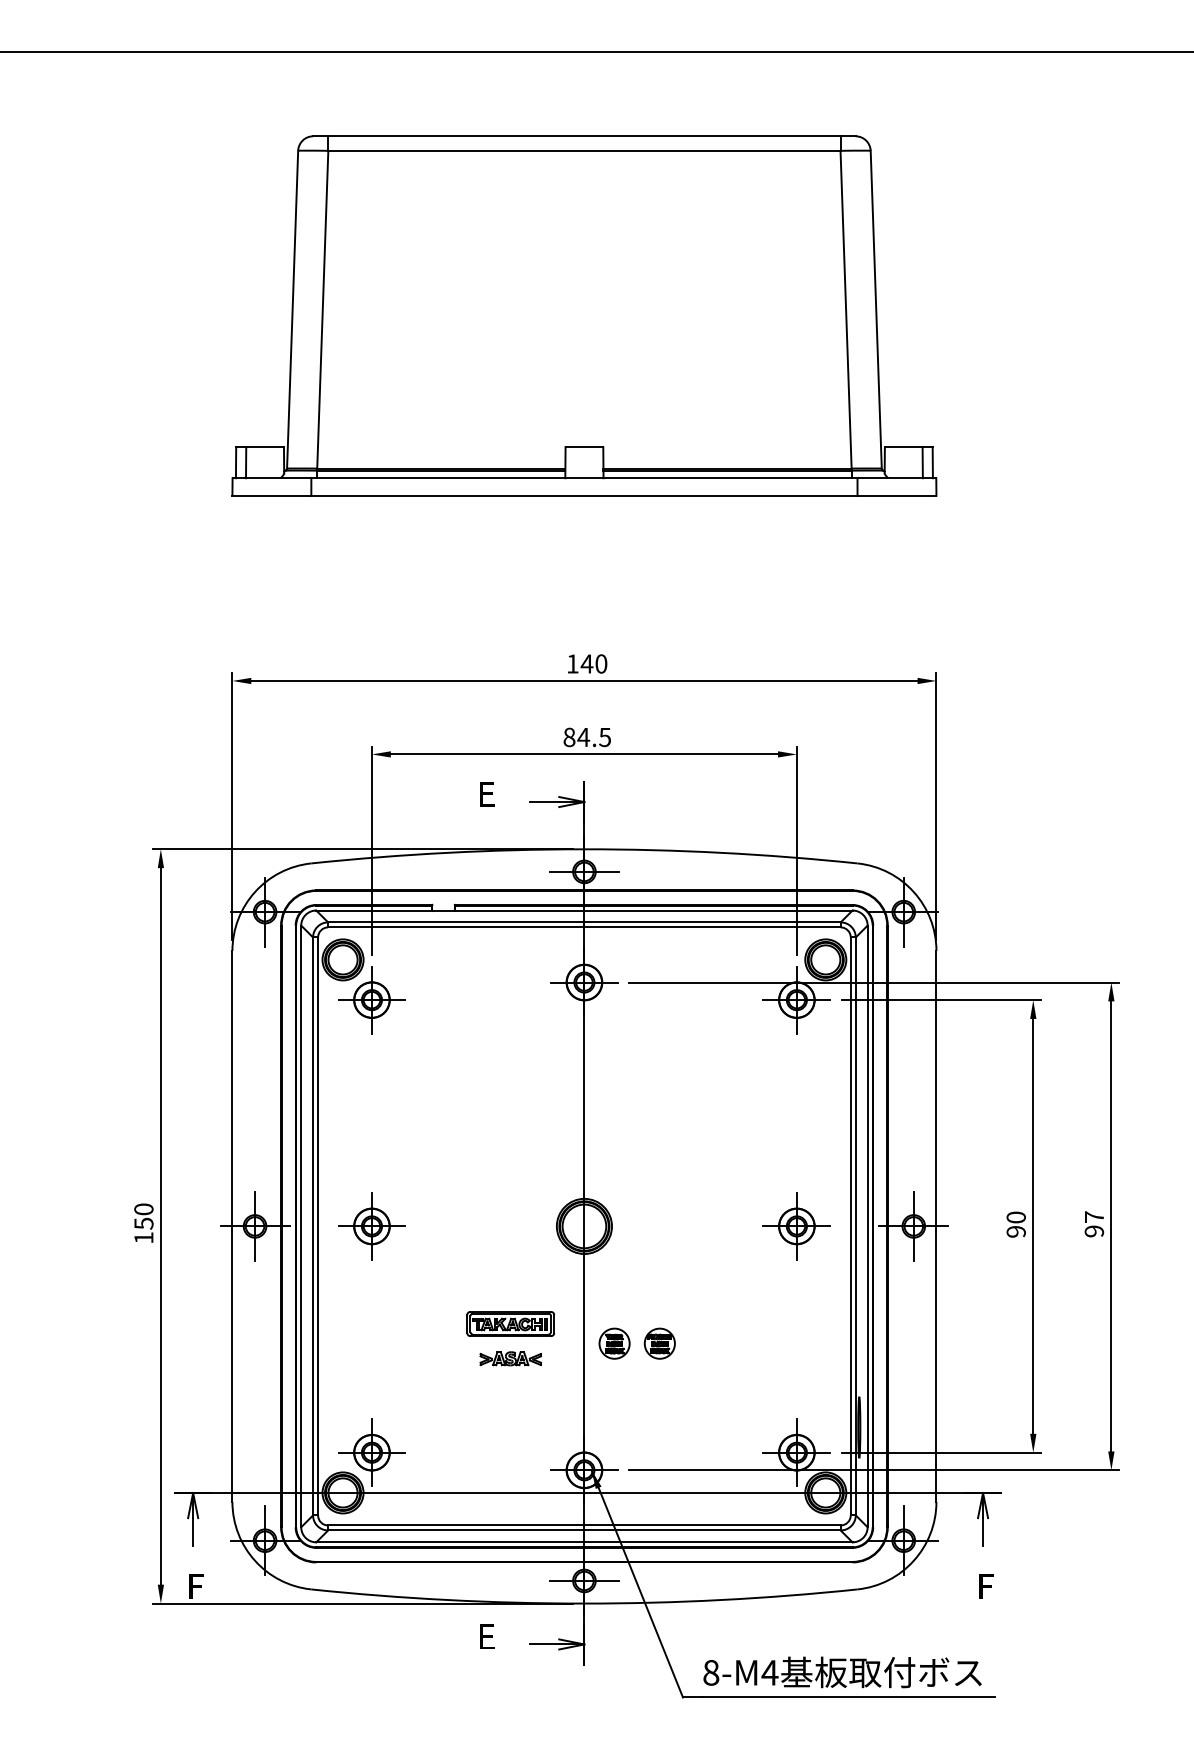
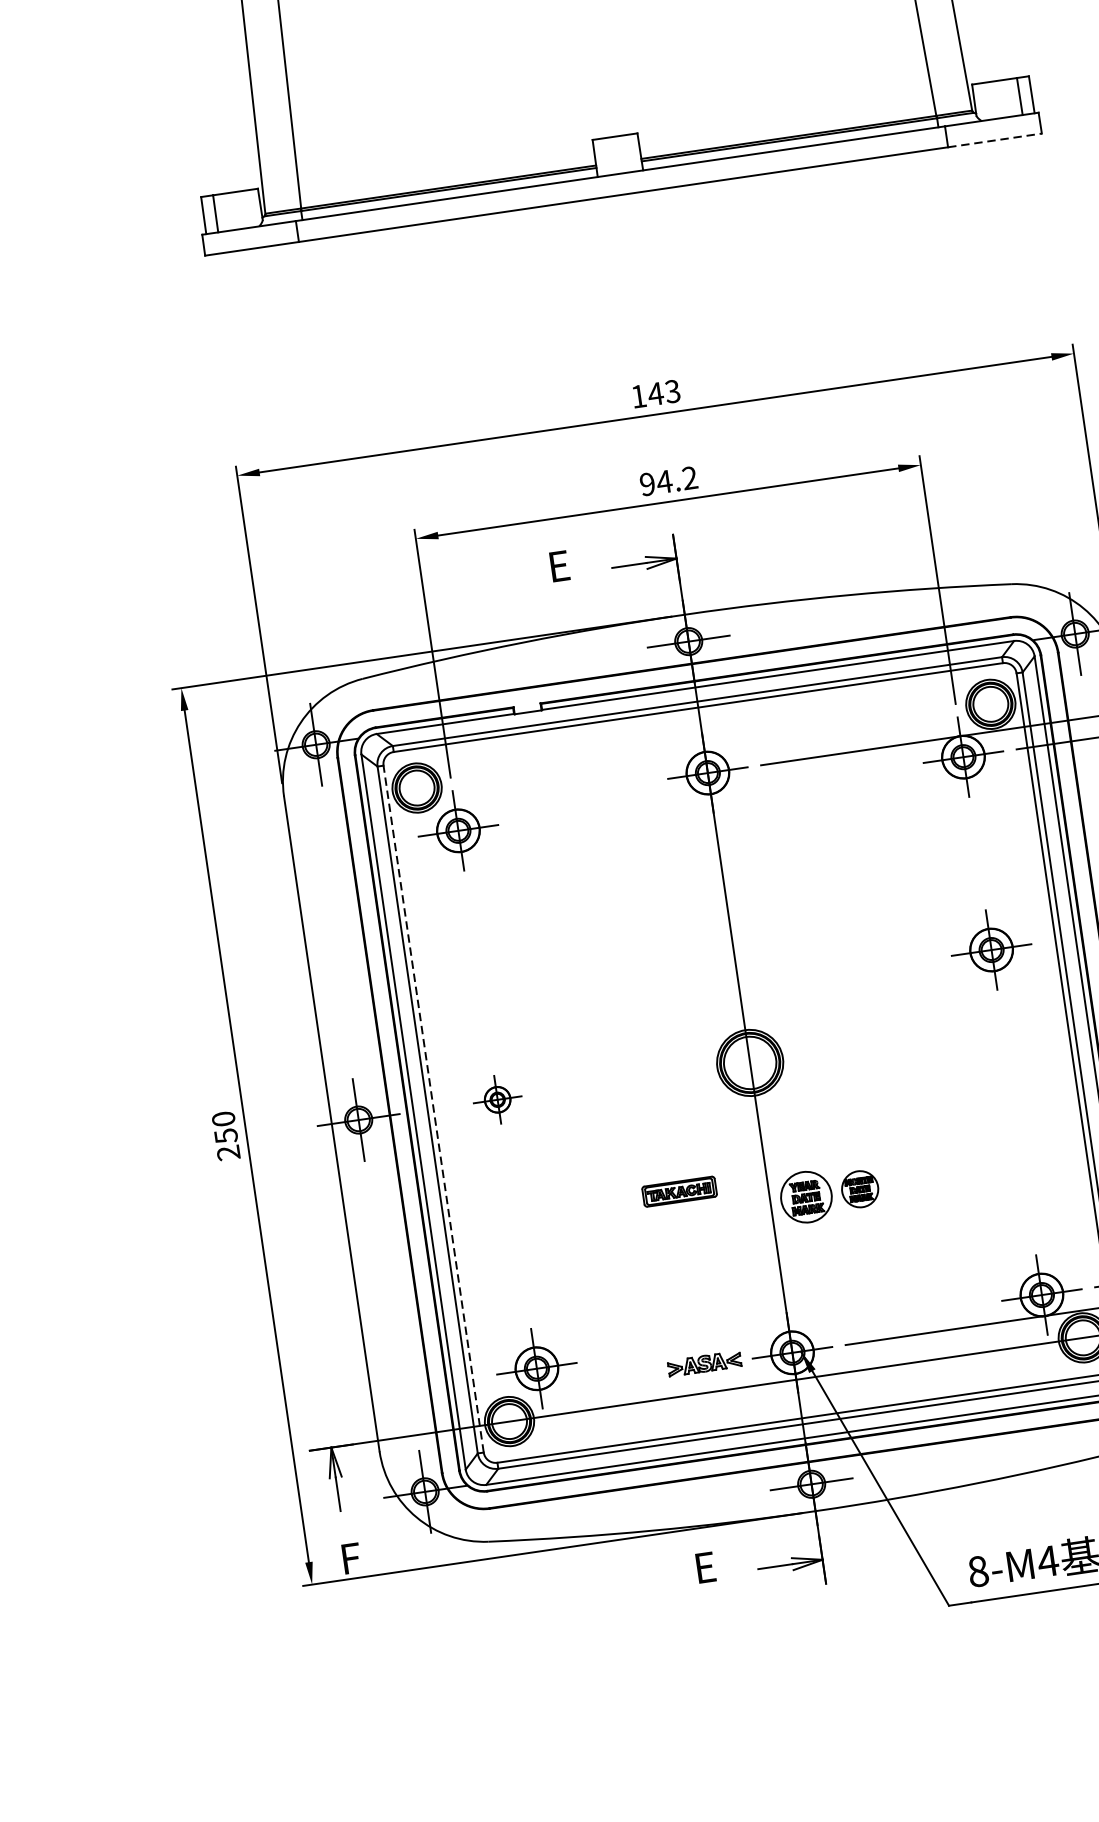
line: (897, 495) -> (995, 139), solid -> dashed
text: (601, 663) -> (672, 390), 140 -> 143
text: (587, 737) -> (669, 481), 84.5 -> 94.2
line: (318, 1226) -> (434, 1109), solid -> dashed
part: (371, 1226) -> (497, 1099), size x0.6
part: (796, 1226) -> (991, 950), moved
text: (143, 1237) -> (228, 1152), 150 -> 250
part: (510, 1323) -> (679, 1191), size x0.7
part: (614, 1343) -> (806, 1196), size x1.4
part: (510, 1358) -> (704, 1363), moved

